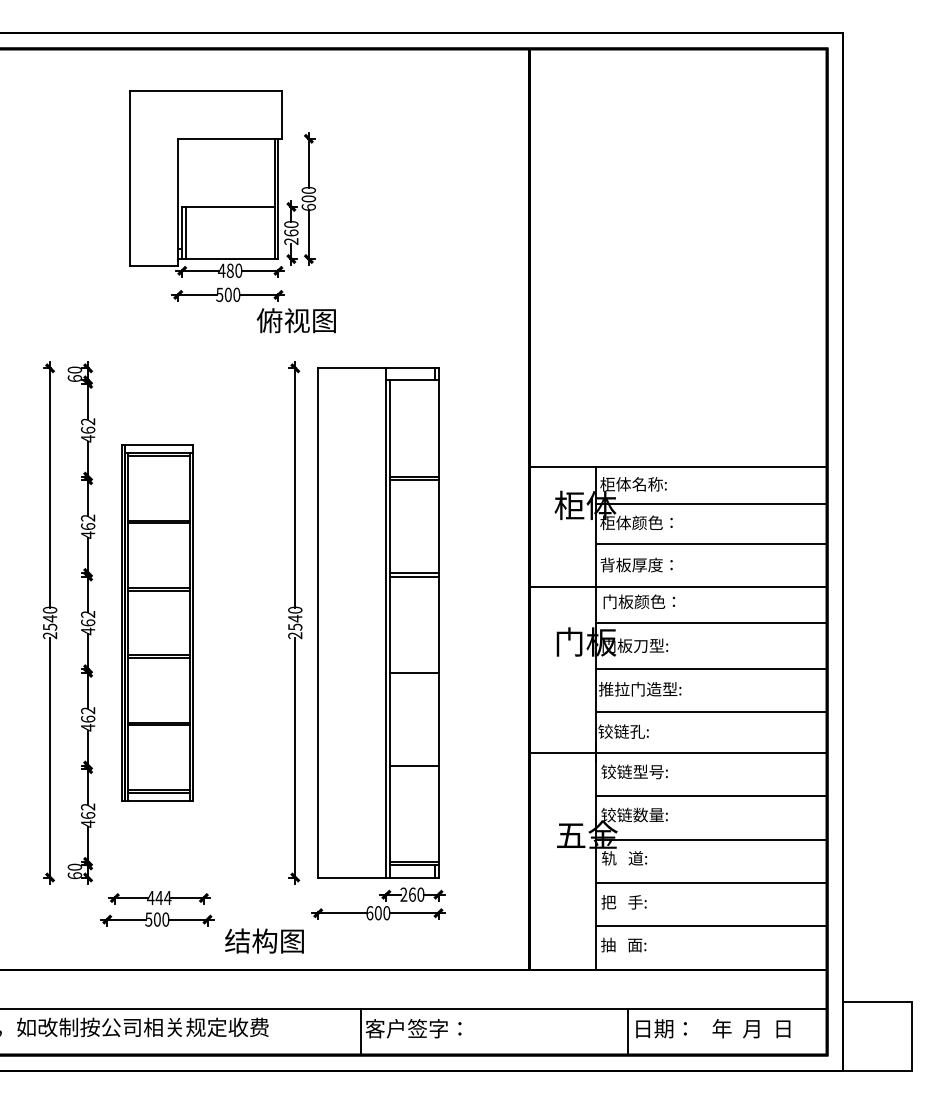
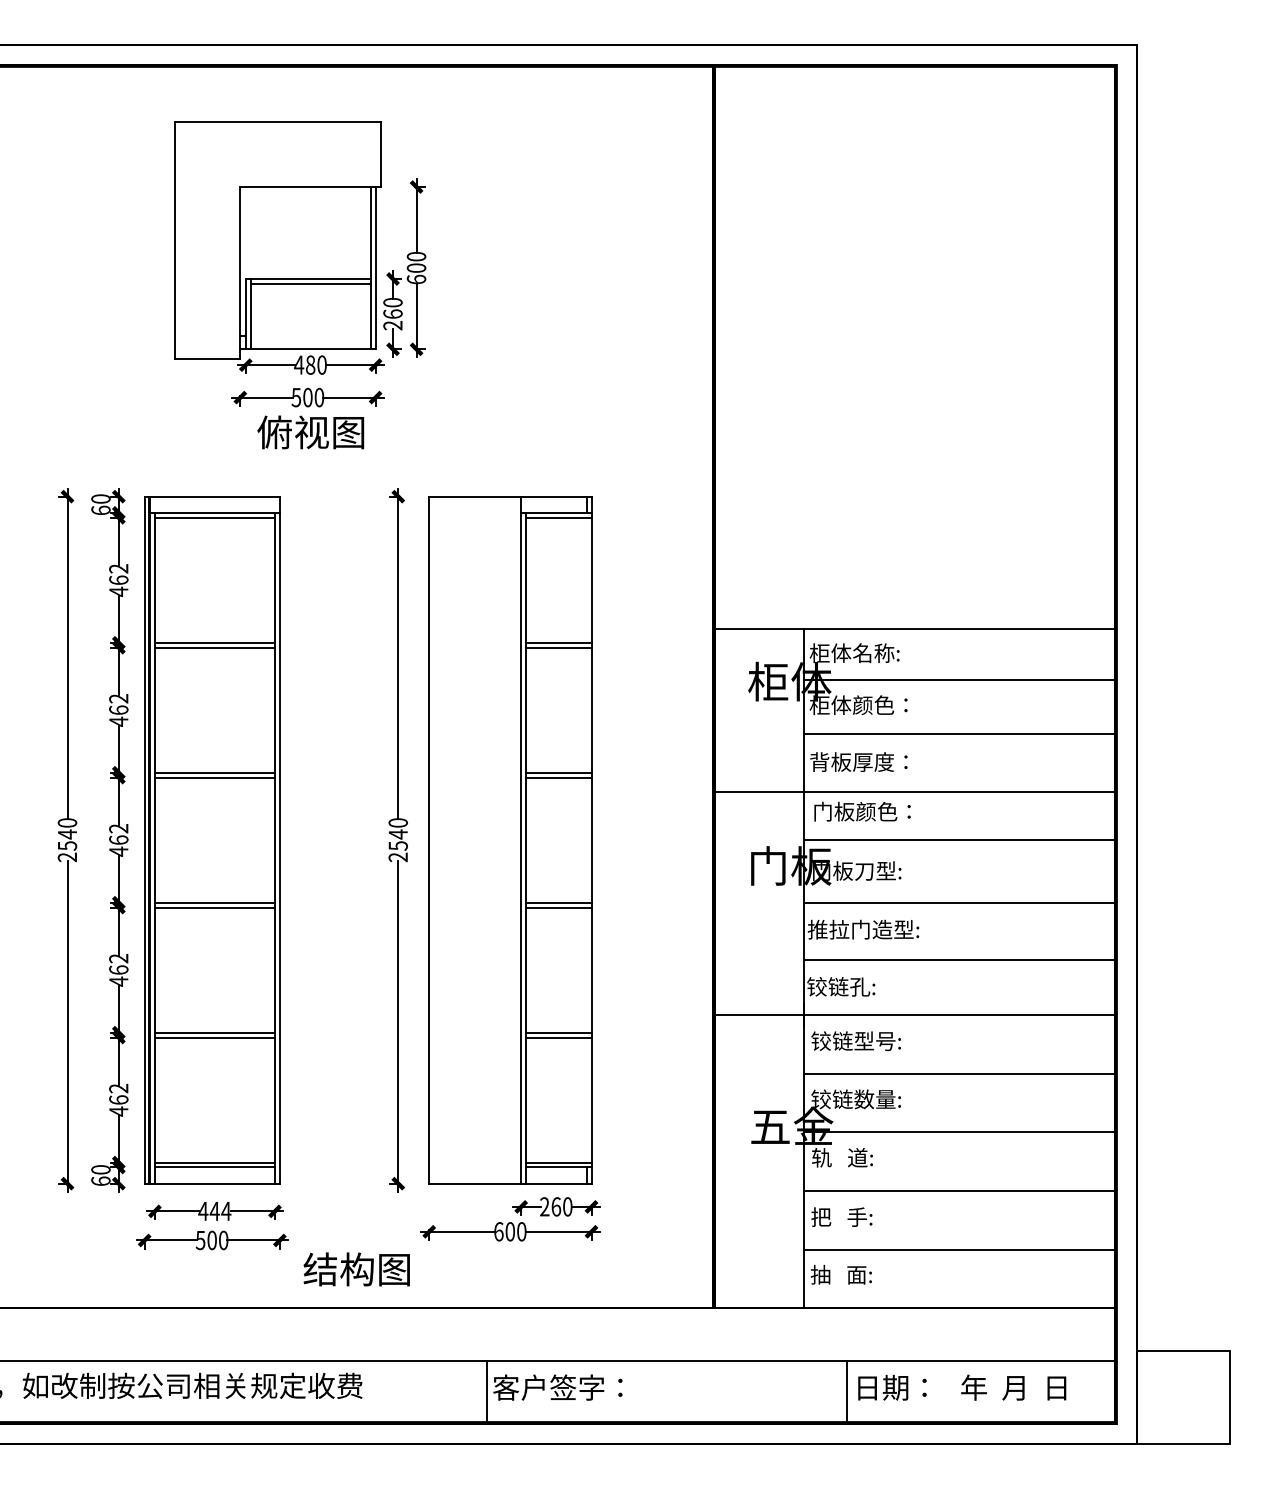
line: (230, 210) -> (310, 283), added
text: (296, 320) -> (310, 432), moved
line: (414, 383) -> (558, 517), added
part: (157, 623) -> (212, 840), size x1.43
line: (414, 669) -> (558, 902), added
line: (414, 769) -> (558, 1037), added

